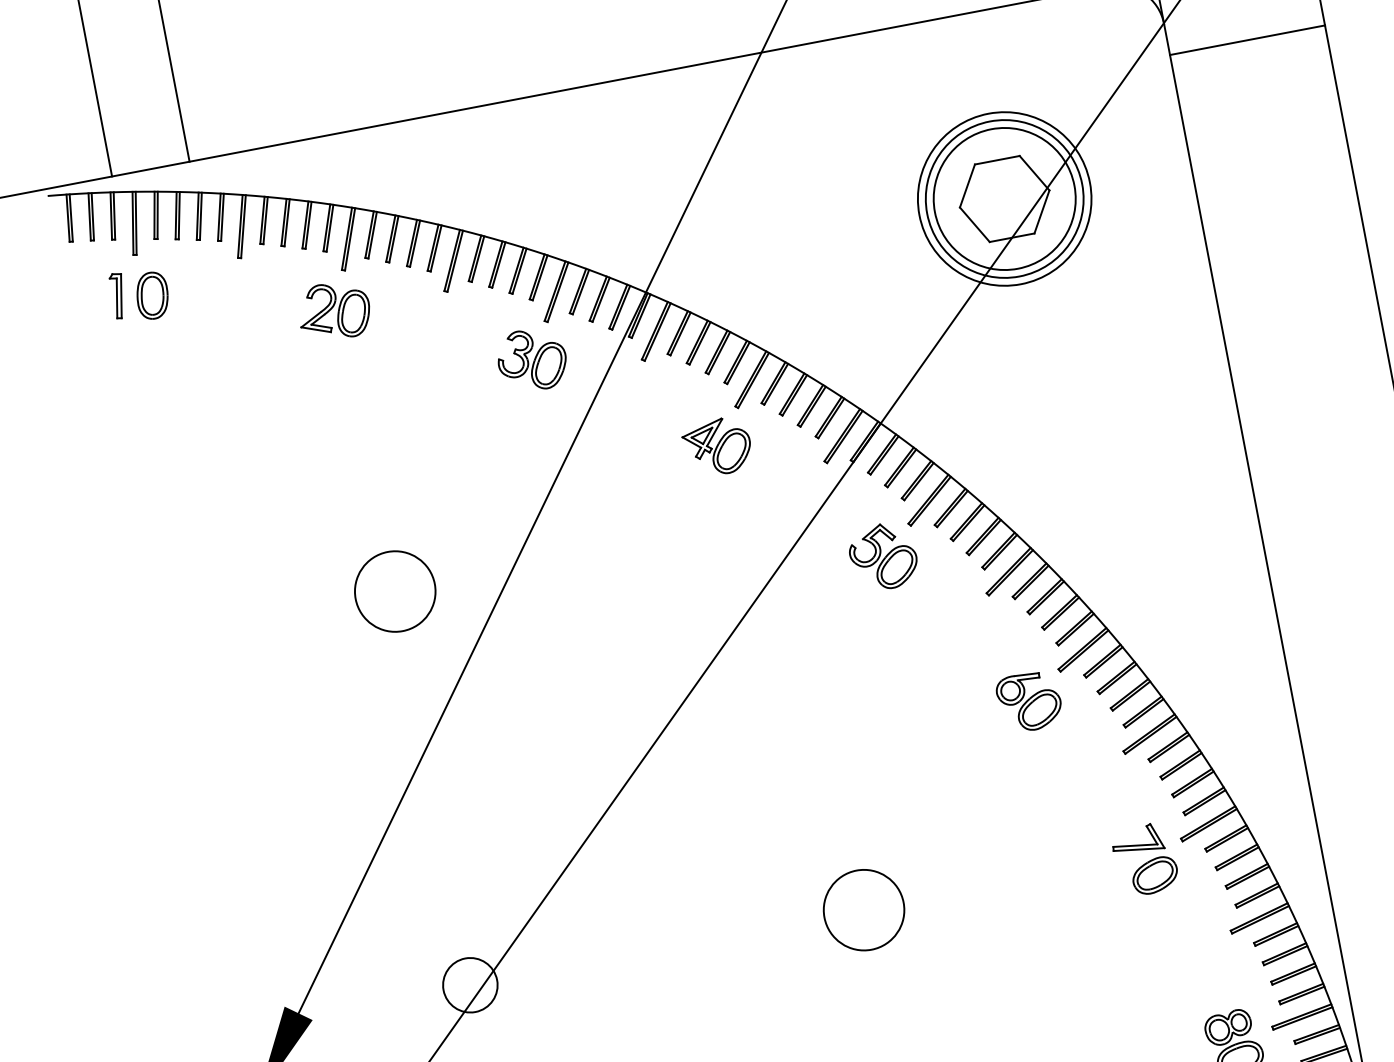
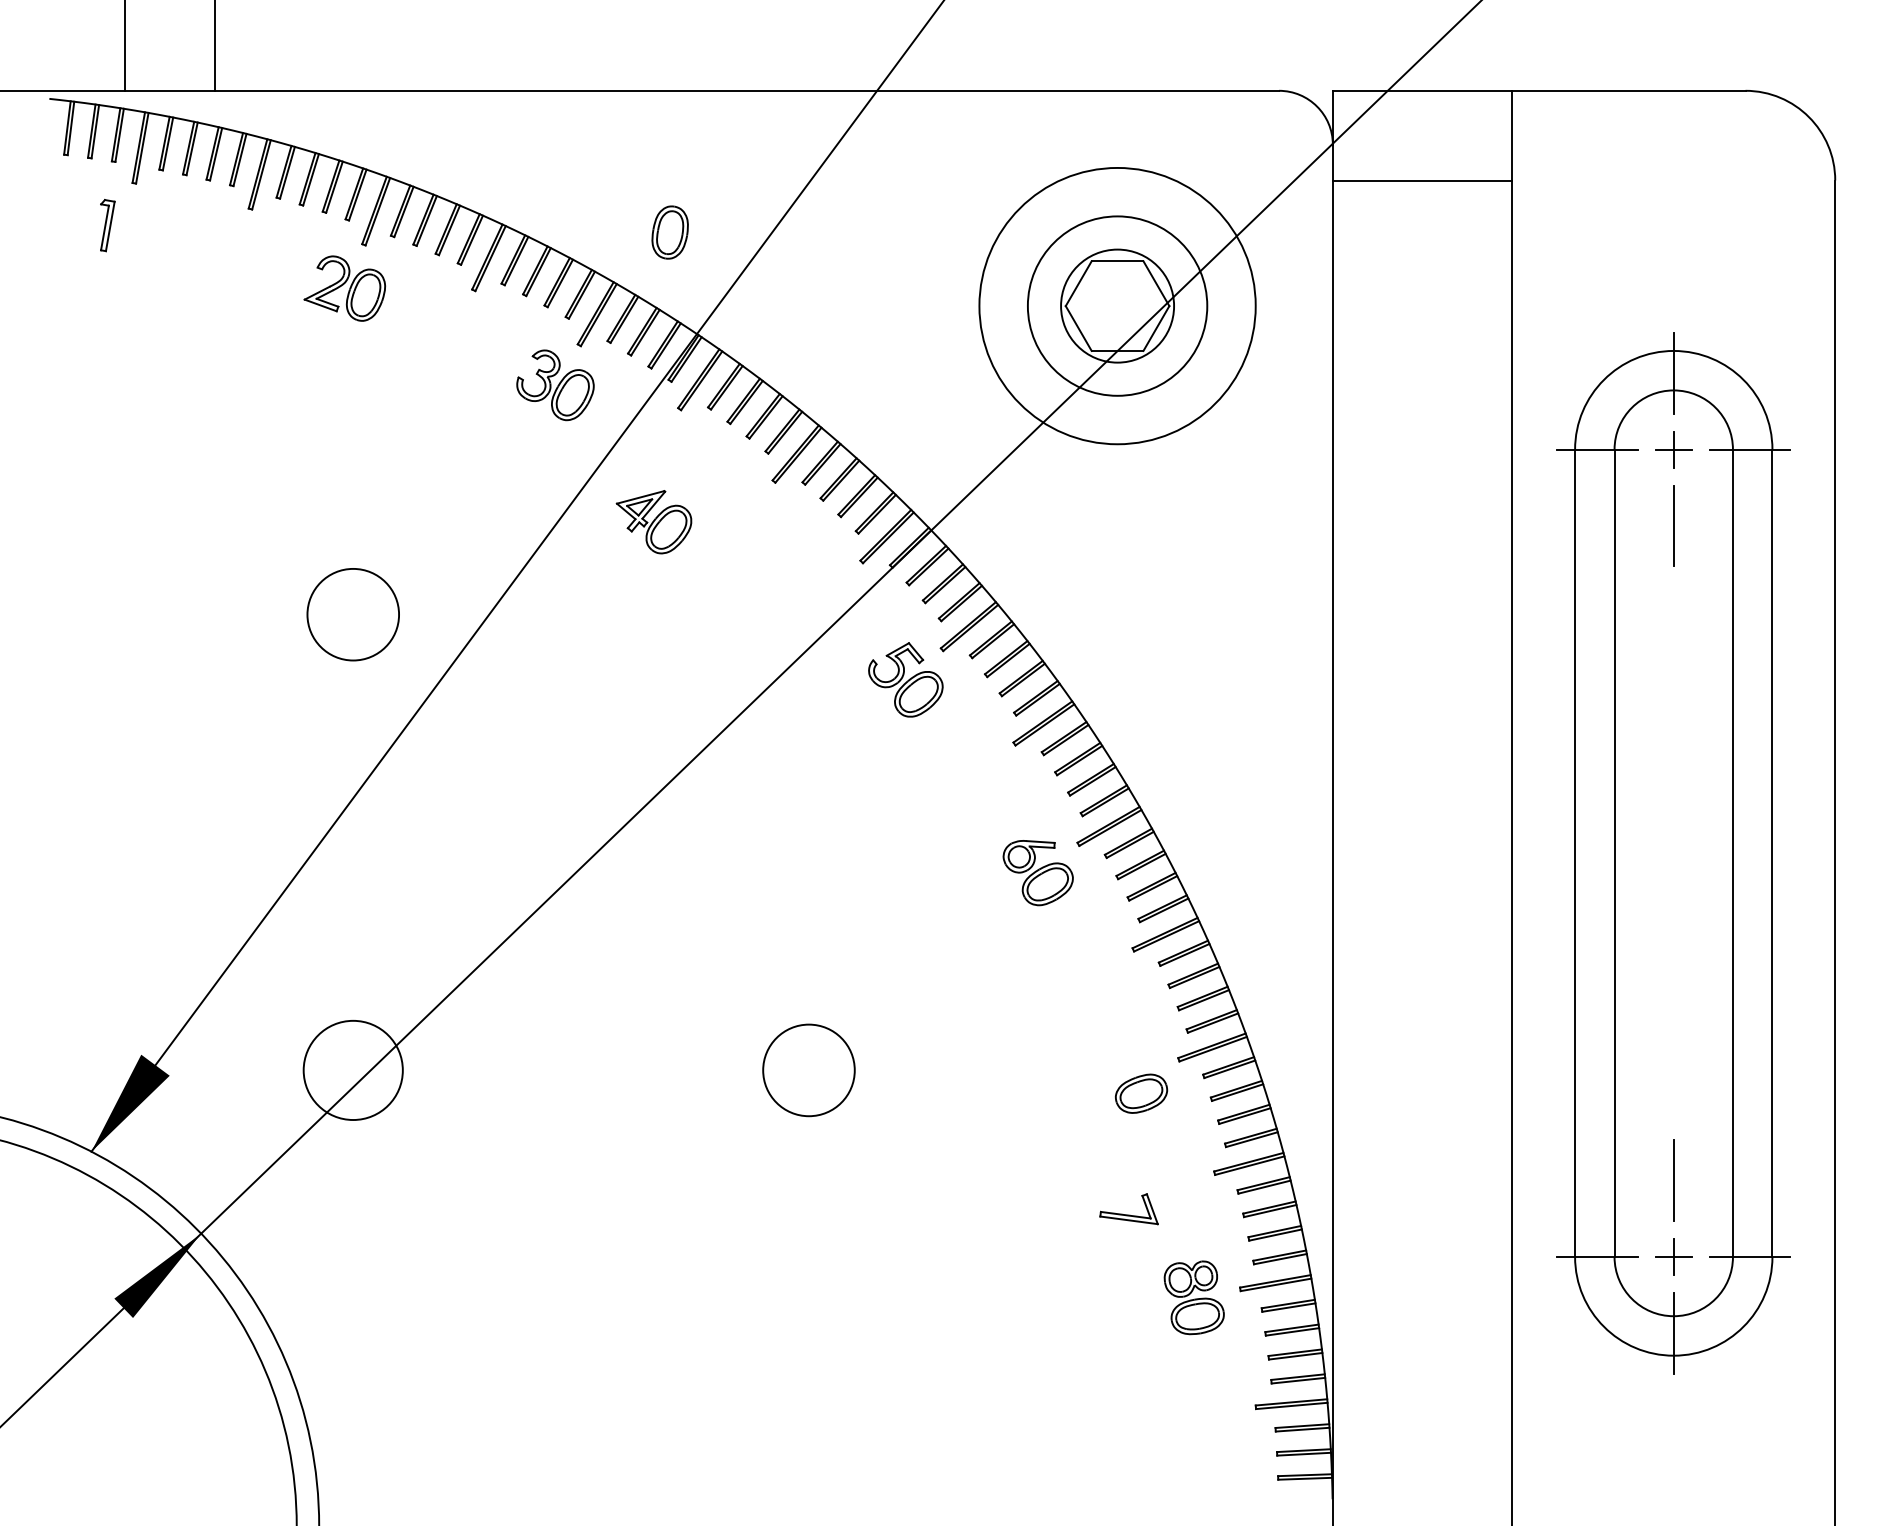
circle: (1004, 198) -> (1117, 305), size x0.7
circle: (1004, 198) -> (1117, 305), size x1.4
part: (151, 295) -> (669, 232), moved
part: (717, 447) -> (653, 522), moved
part: (1136, 840) -> (1128, 1209), moved
circle: (470, 985) -> (353, 1070), size x1.6

